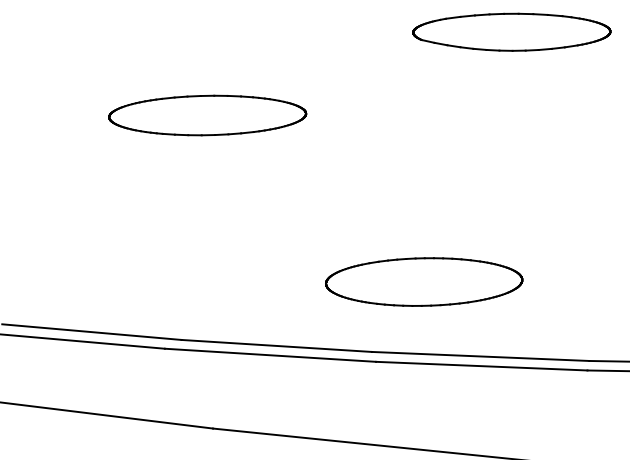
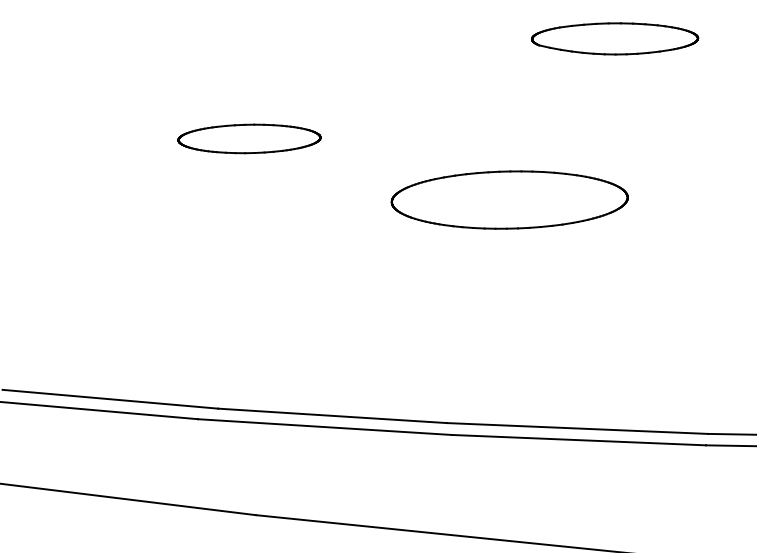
part: (511, 31) -> (614, 38), size x0.7
part: (207, 115) -> (249, 138), size x0.6
part: (423, 281) -> (509, 199), moved

